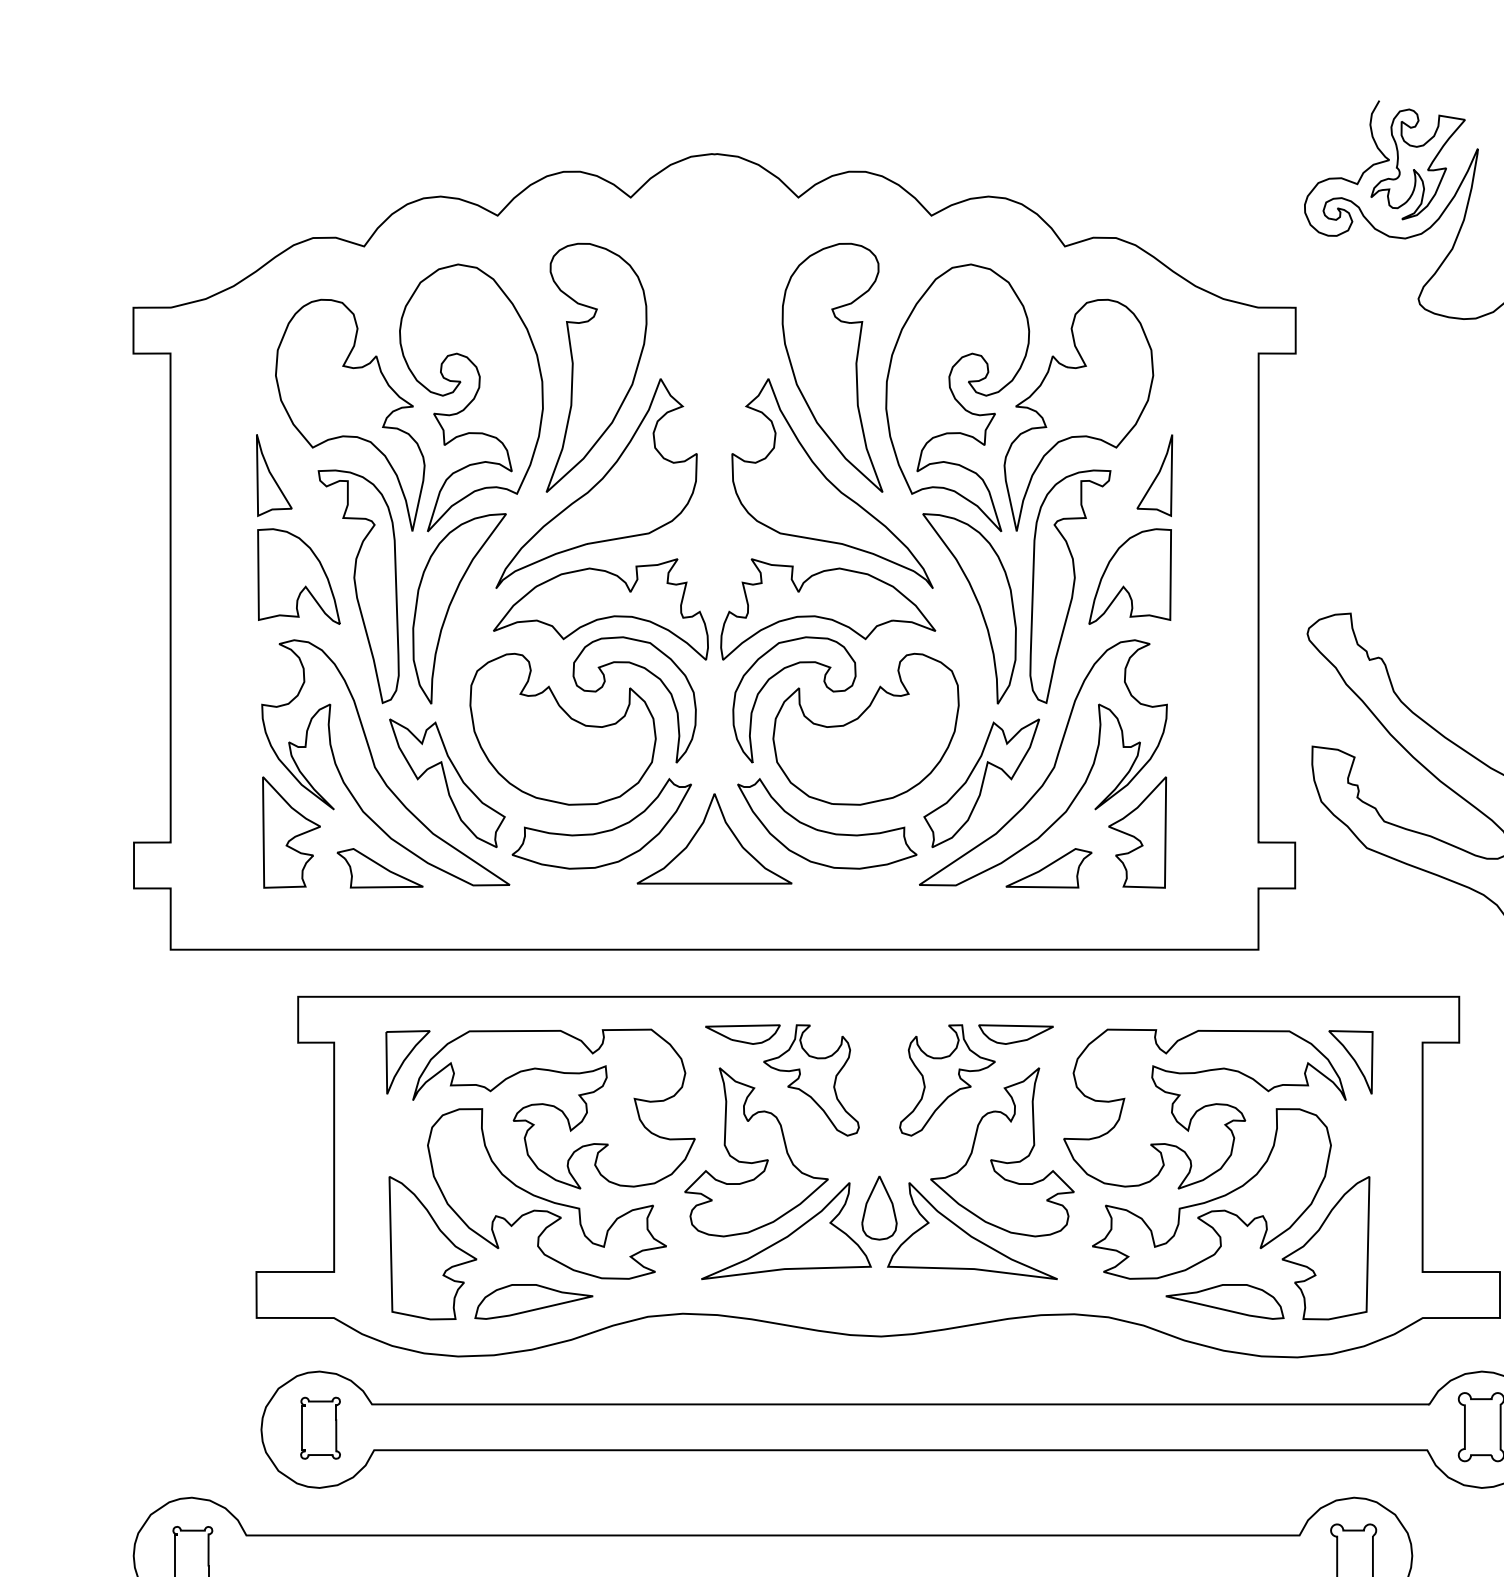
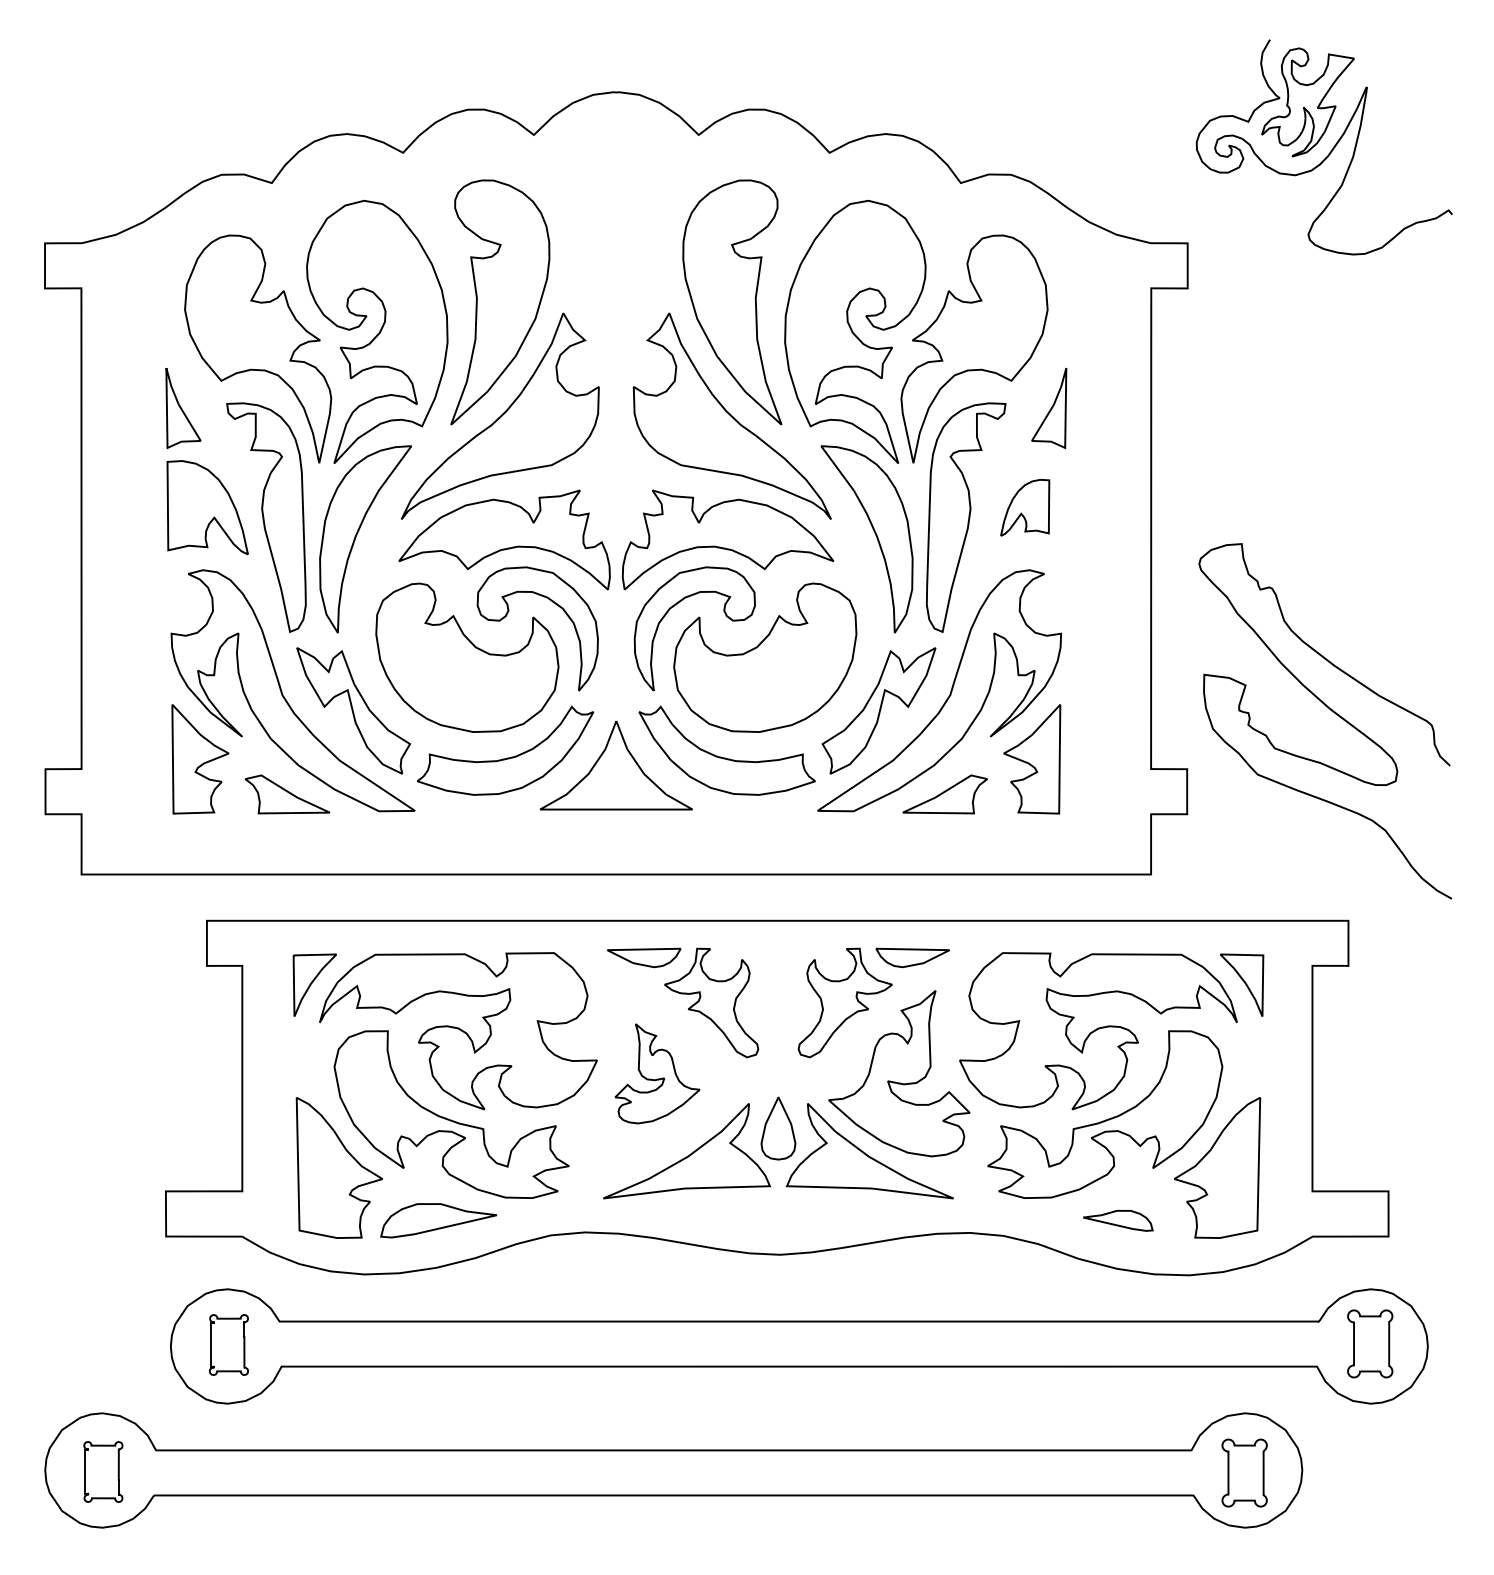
part: (1130, 576) -> (1025, 507), size x0.6
part: (756, 1152) -> (657, 1073), size x0.6
part: (1224, 1301) -> (1117, 1220), size x0.6

